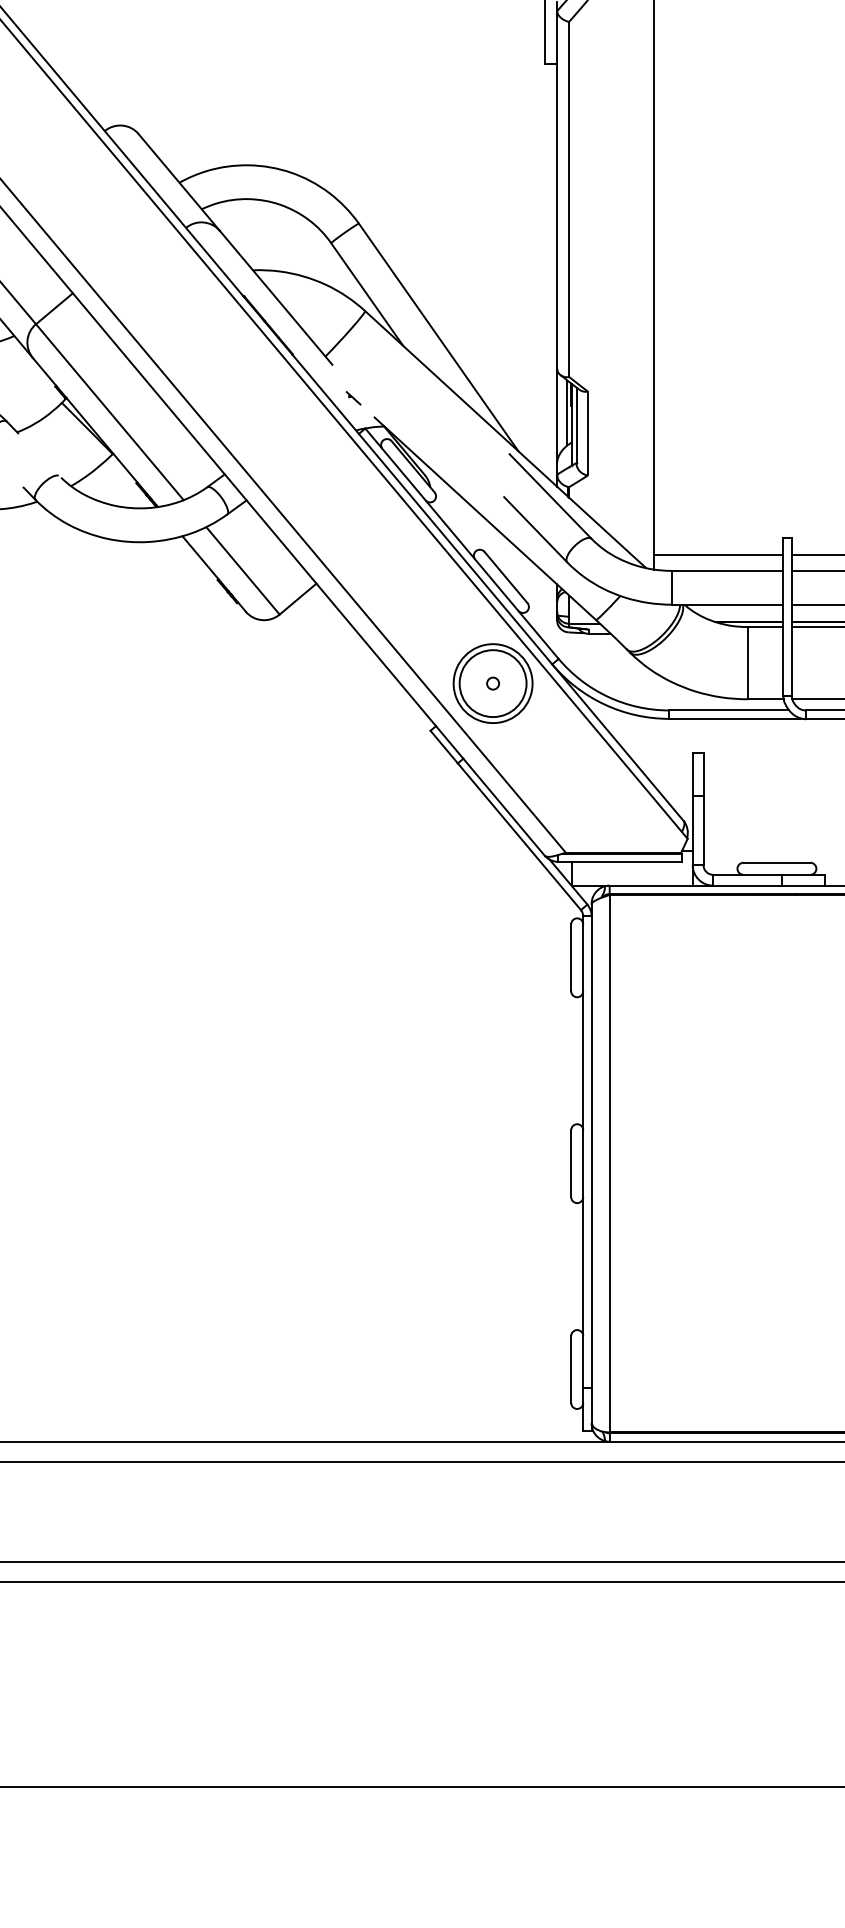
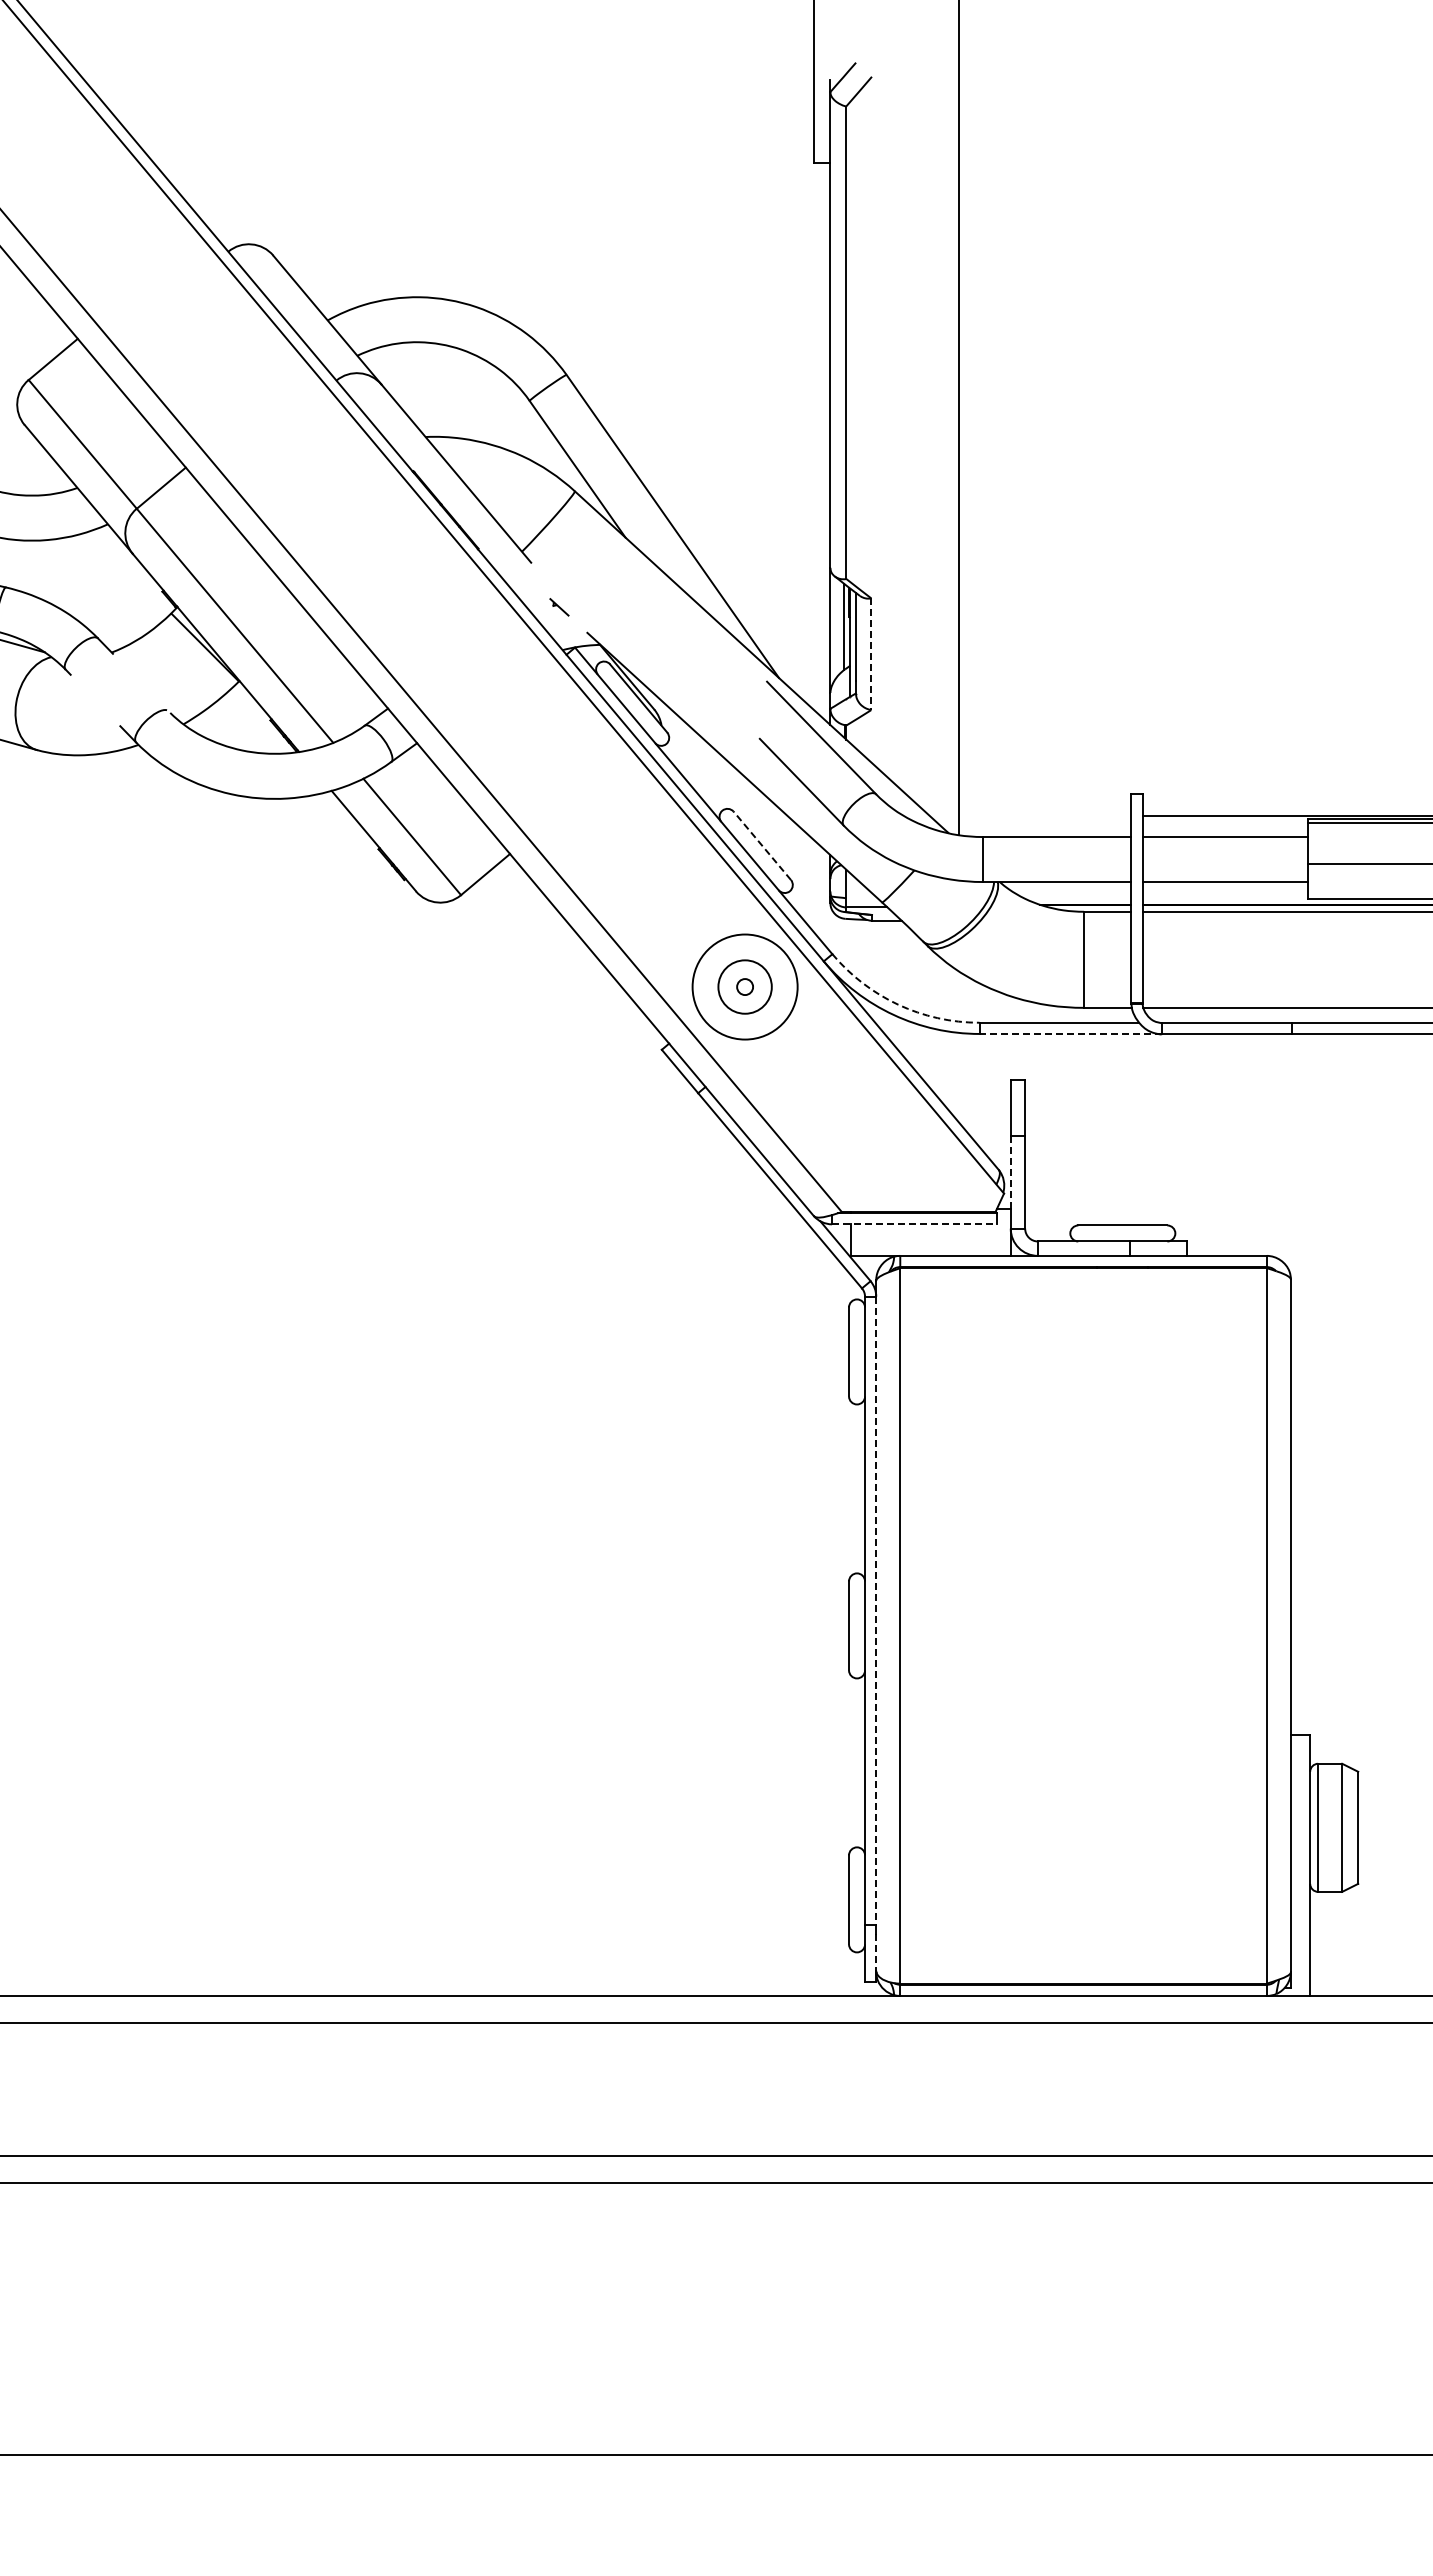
line: (588, 433) -> (871, 654), solid -> dashed
line: (718, 554) -> (1044, 815), removed
line: (506, 577) -> (762, 845), solid -> dashed
circle: (492, 683) -> (744, 986), size x0.6
arc: (608, 696) -> (898, 1004), solid -> dashed
line: (737, 718) -> (1070, 1033), solid -> dashed
line: (692, 822) -> (1010, 1172), solid -> dashed
line: (621, 862) -> (915, 1224), solid -> dashed
line: (591, 1152) -> (876, 1611), solid -> dashed
line: (591, 1409) -> (876, 1953), solid -> dashed

